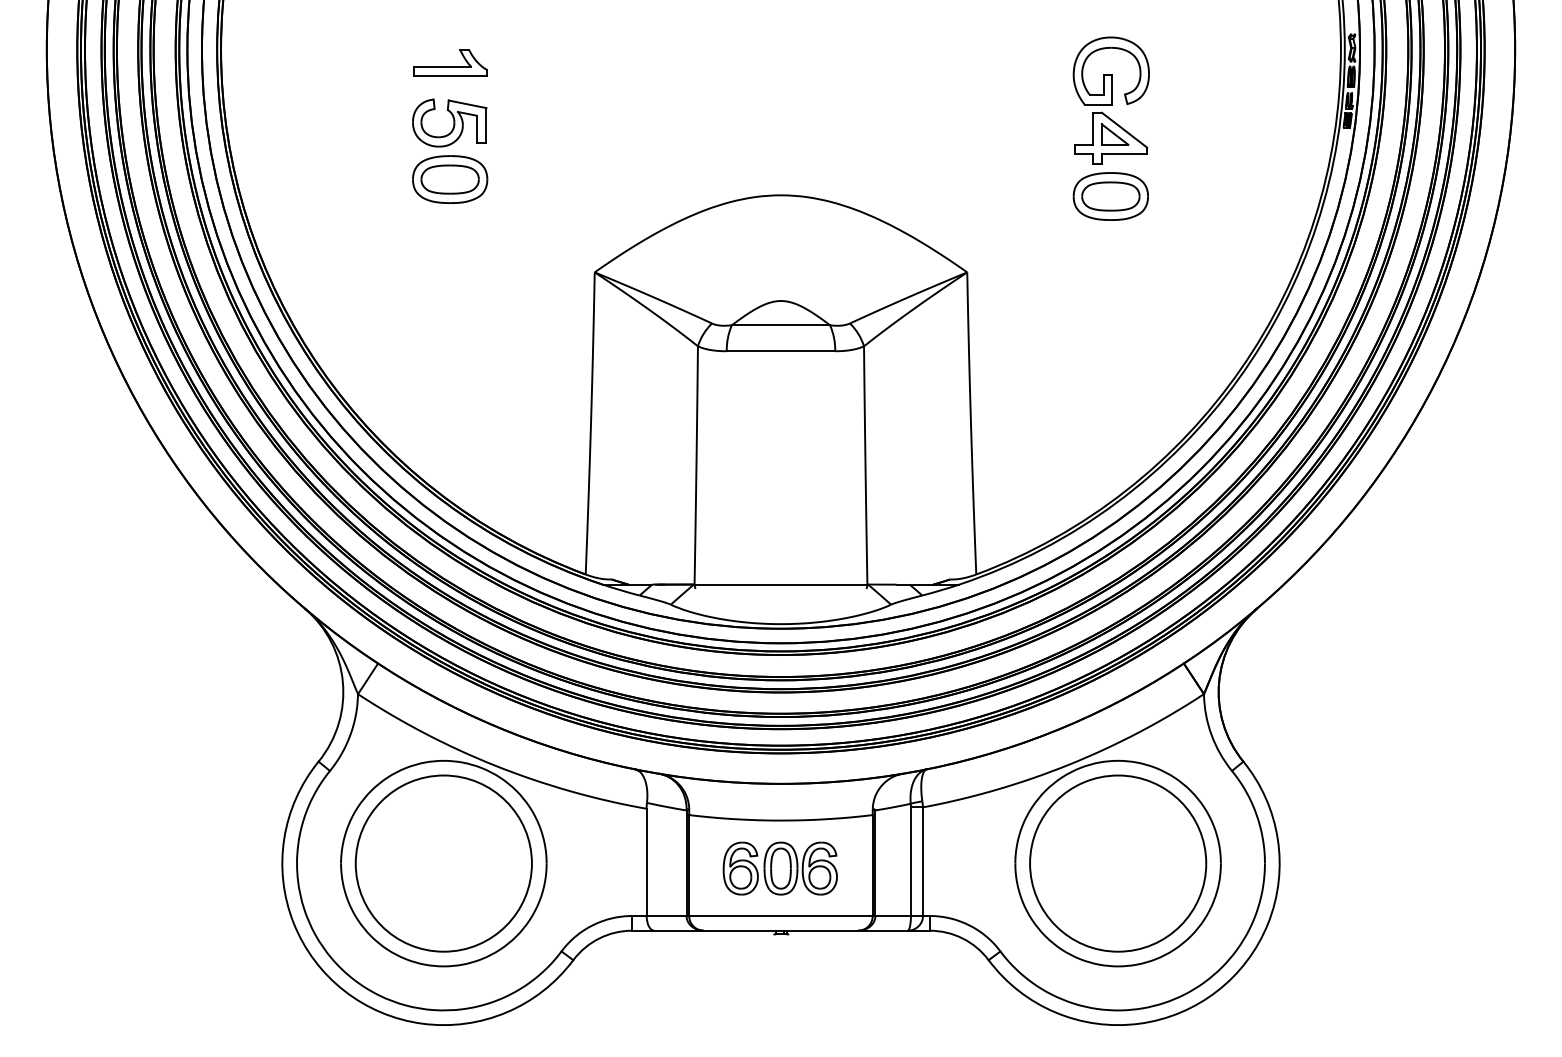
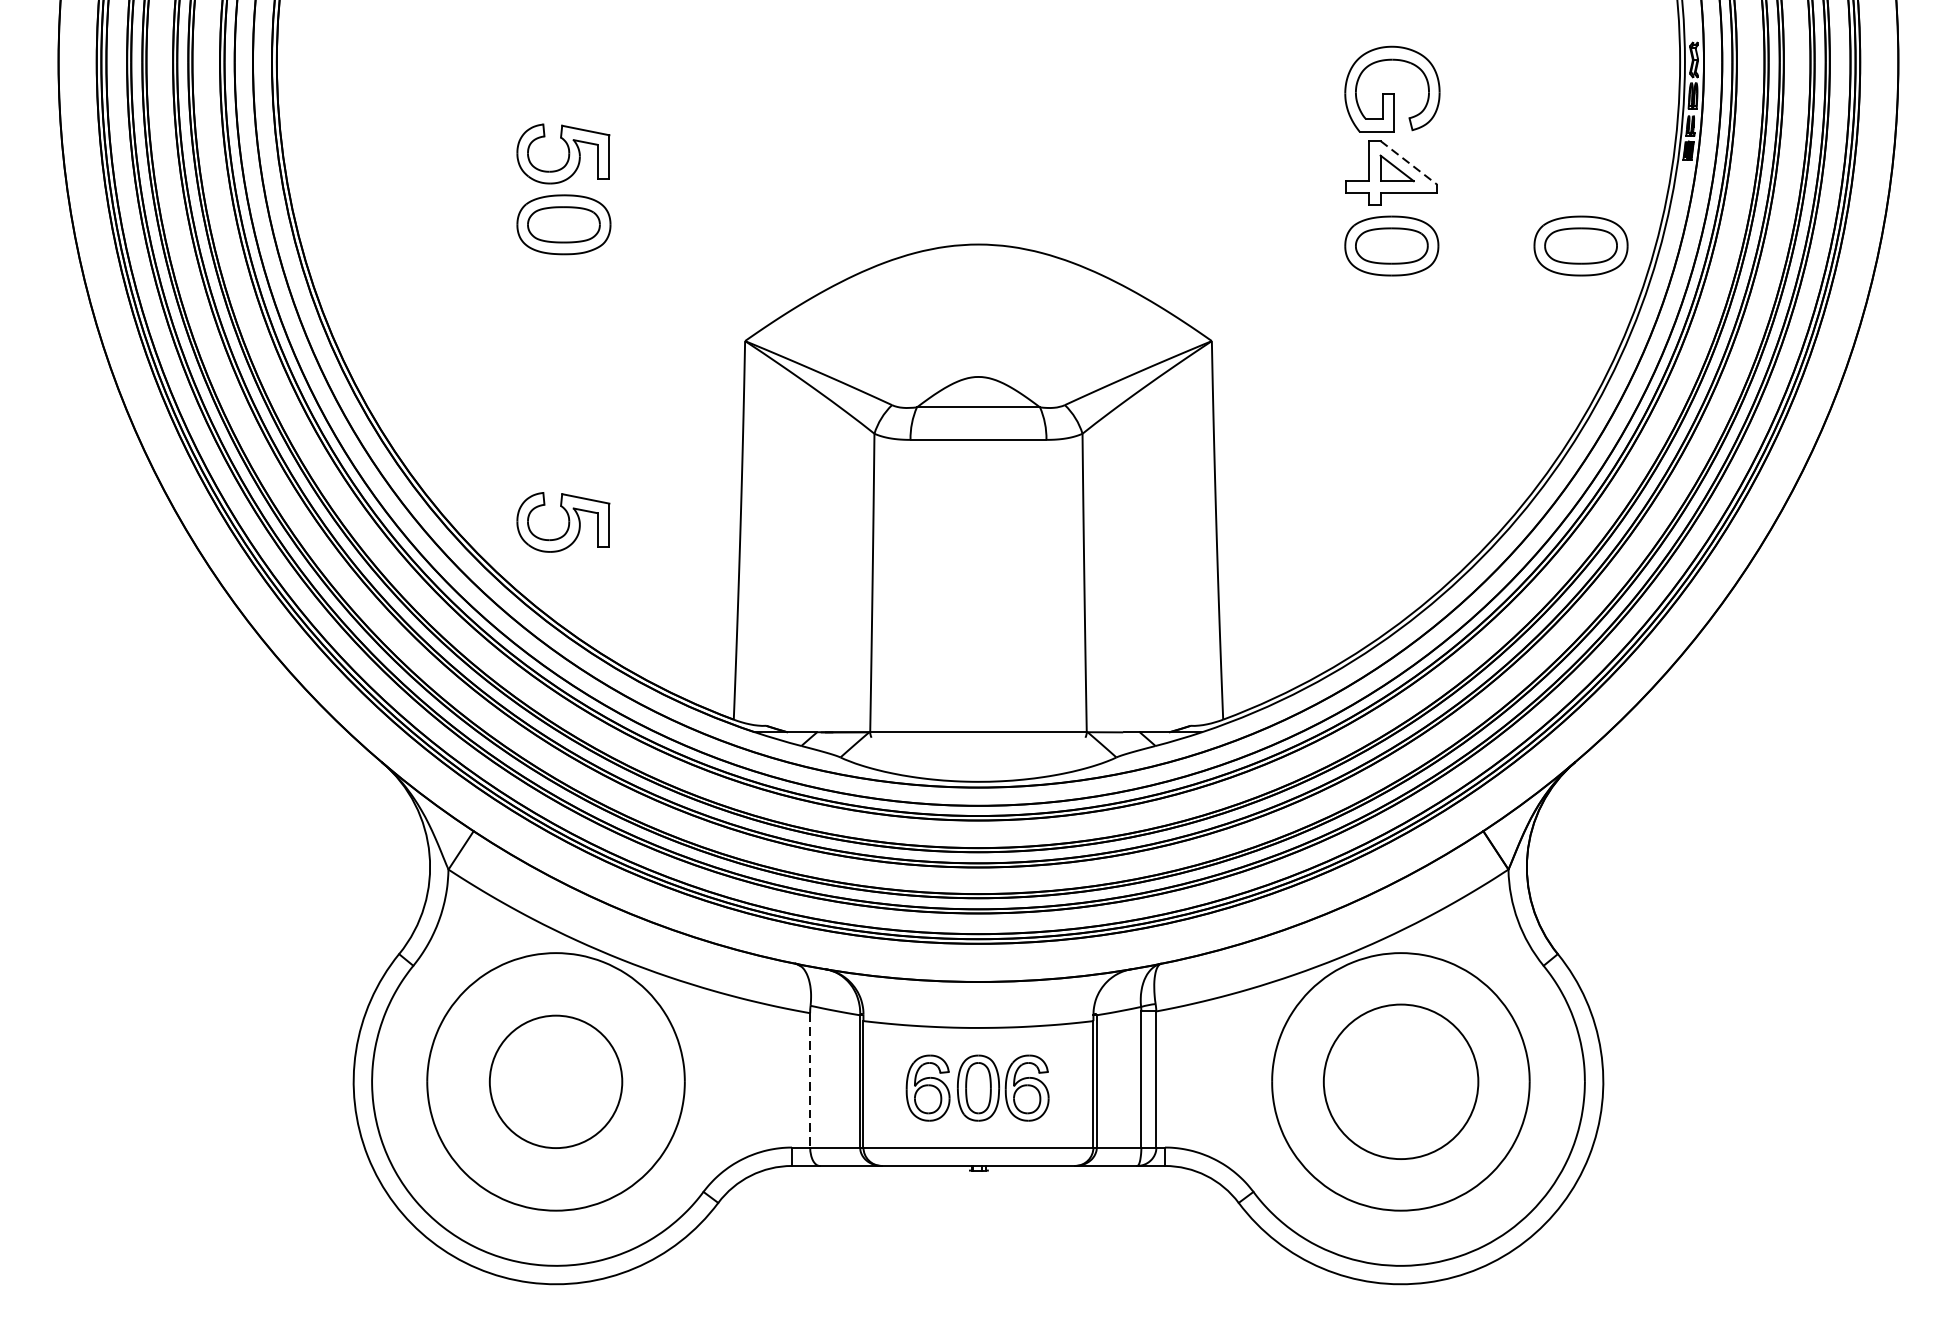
part: (450, 62) -> (564, 78), removed
line: (1124, 130) -> (1408, 163), solid -> dashed
part: (1261, 196) -> (1580, 246), added
part: (449, 416) -> (563, 521), added
line: (646, 862) -> (809, 1080), solid -> dashed
circle: (443, 863) -> (555, 1081), size x0.6
circle: (1118, 863) -> (1401, 1081), size x0.7

